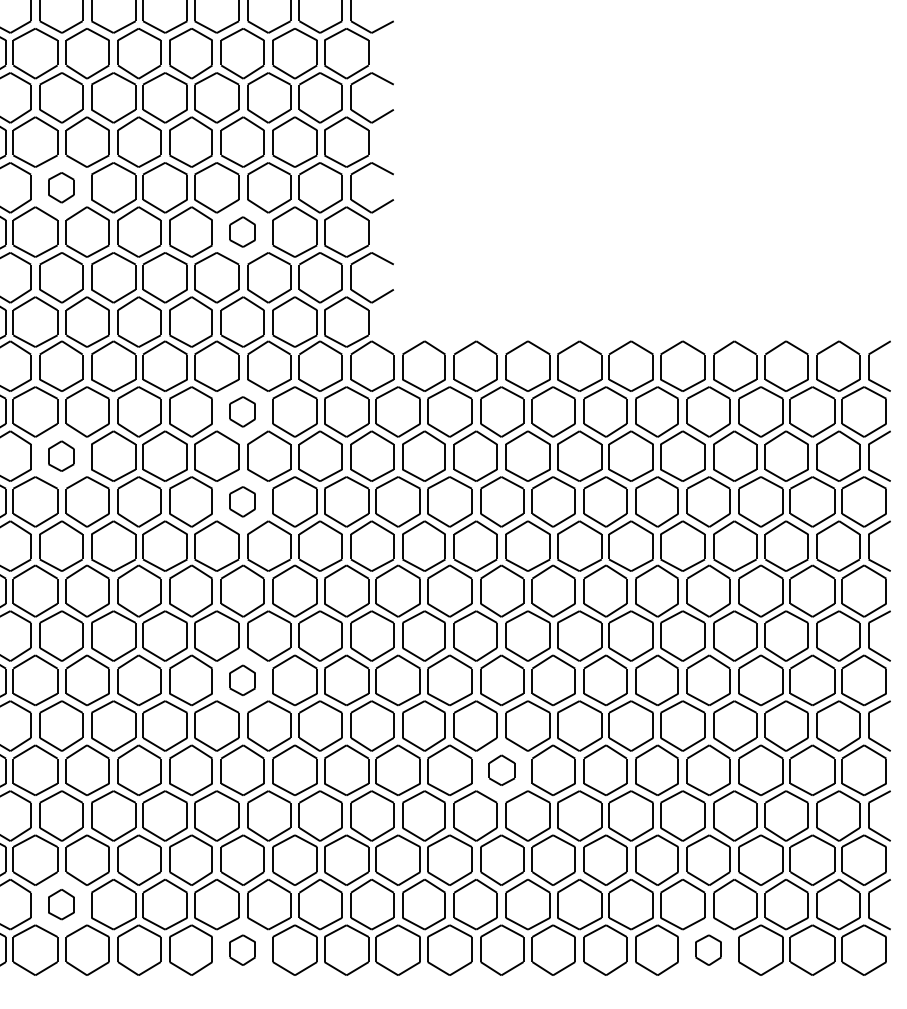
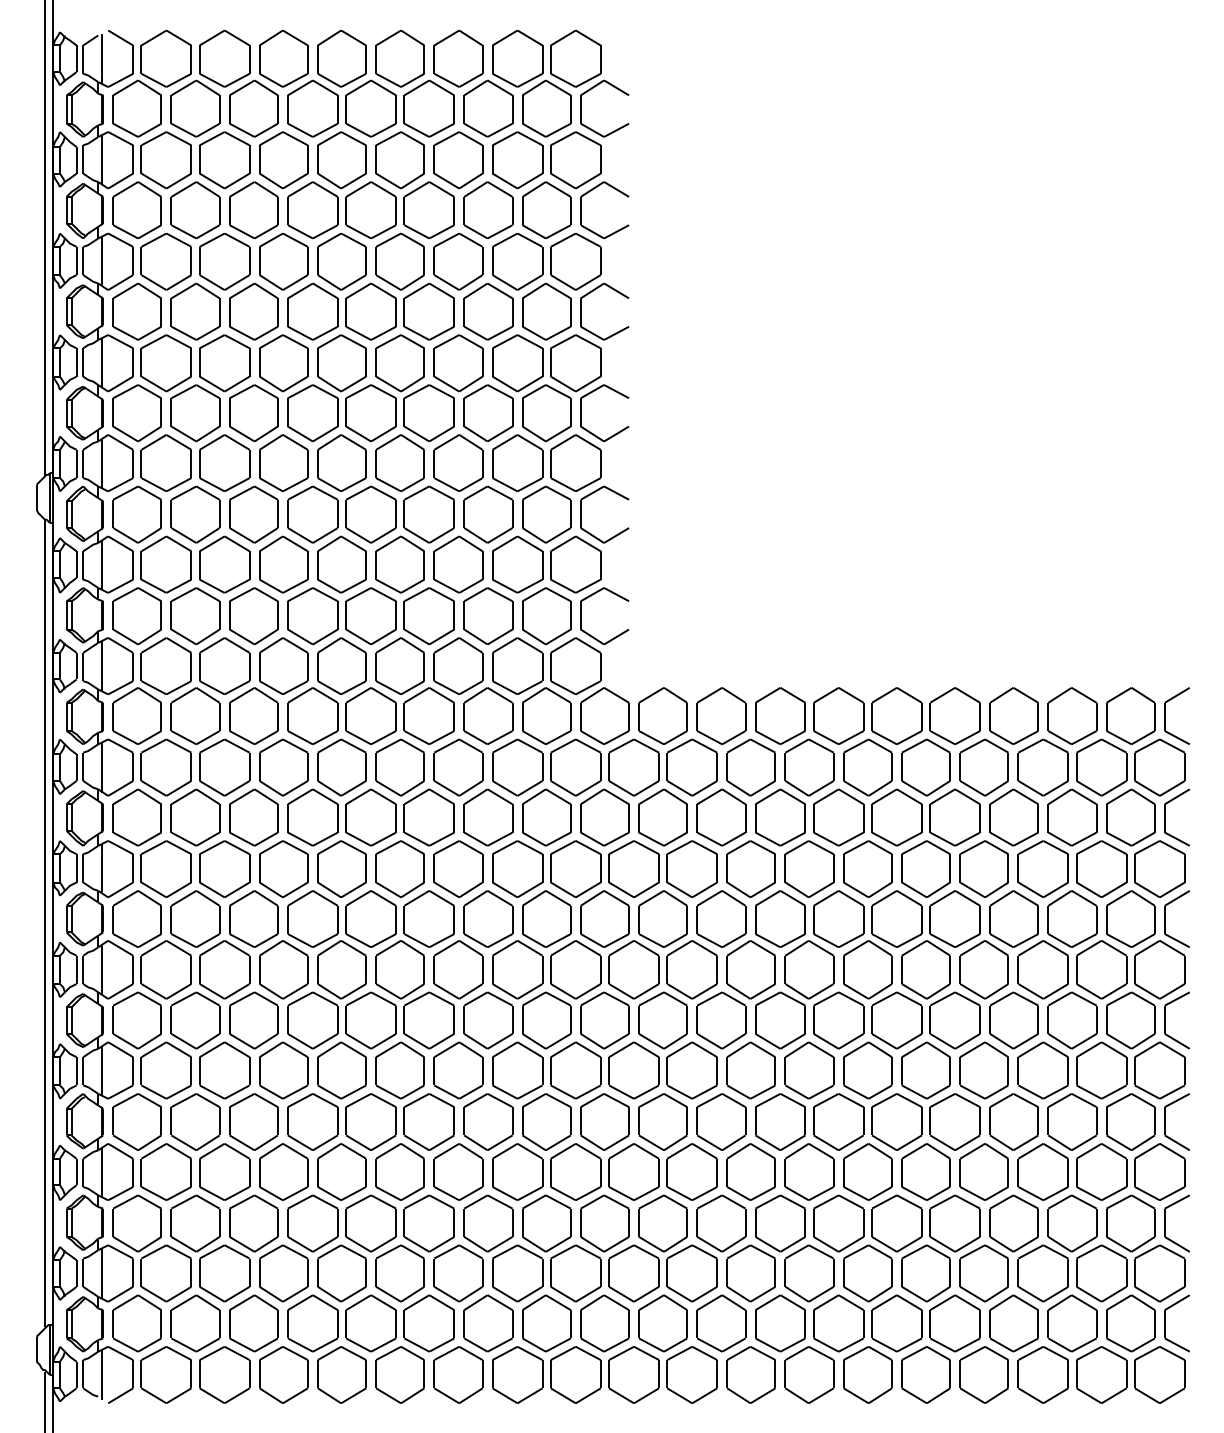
part: (60, 187) -> (253, 514), size x1.67
part: (242, 231) -> (458, 564), size x1.67
part: (242, 411) -> (458, 767), size x1.67
part: (60, 456) -> (253, 817), size x1.67
part: (242, 501) -> (458, 868), size x1.67
part: (242, 680) -> (458, 1070), size x1.67
part: (501, 769) -> (750, 1171), size x1.67
part: (60, 904) -> (253, 1323), size x1.67
part: (242, 949) -> (458, 1374), size x1.67
part: (707, 949) -> (983, 1374), size x1.67

